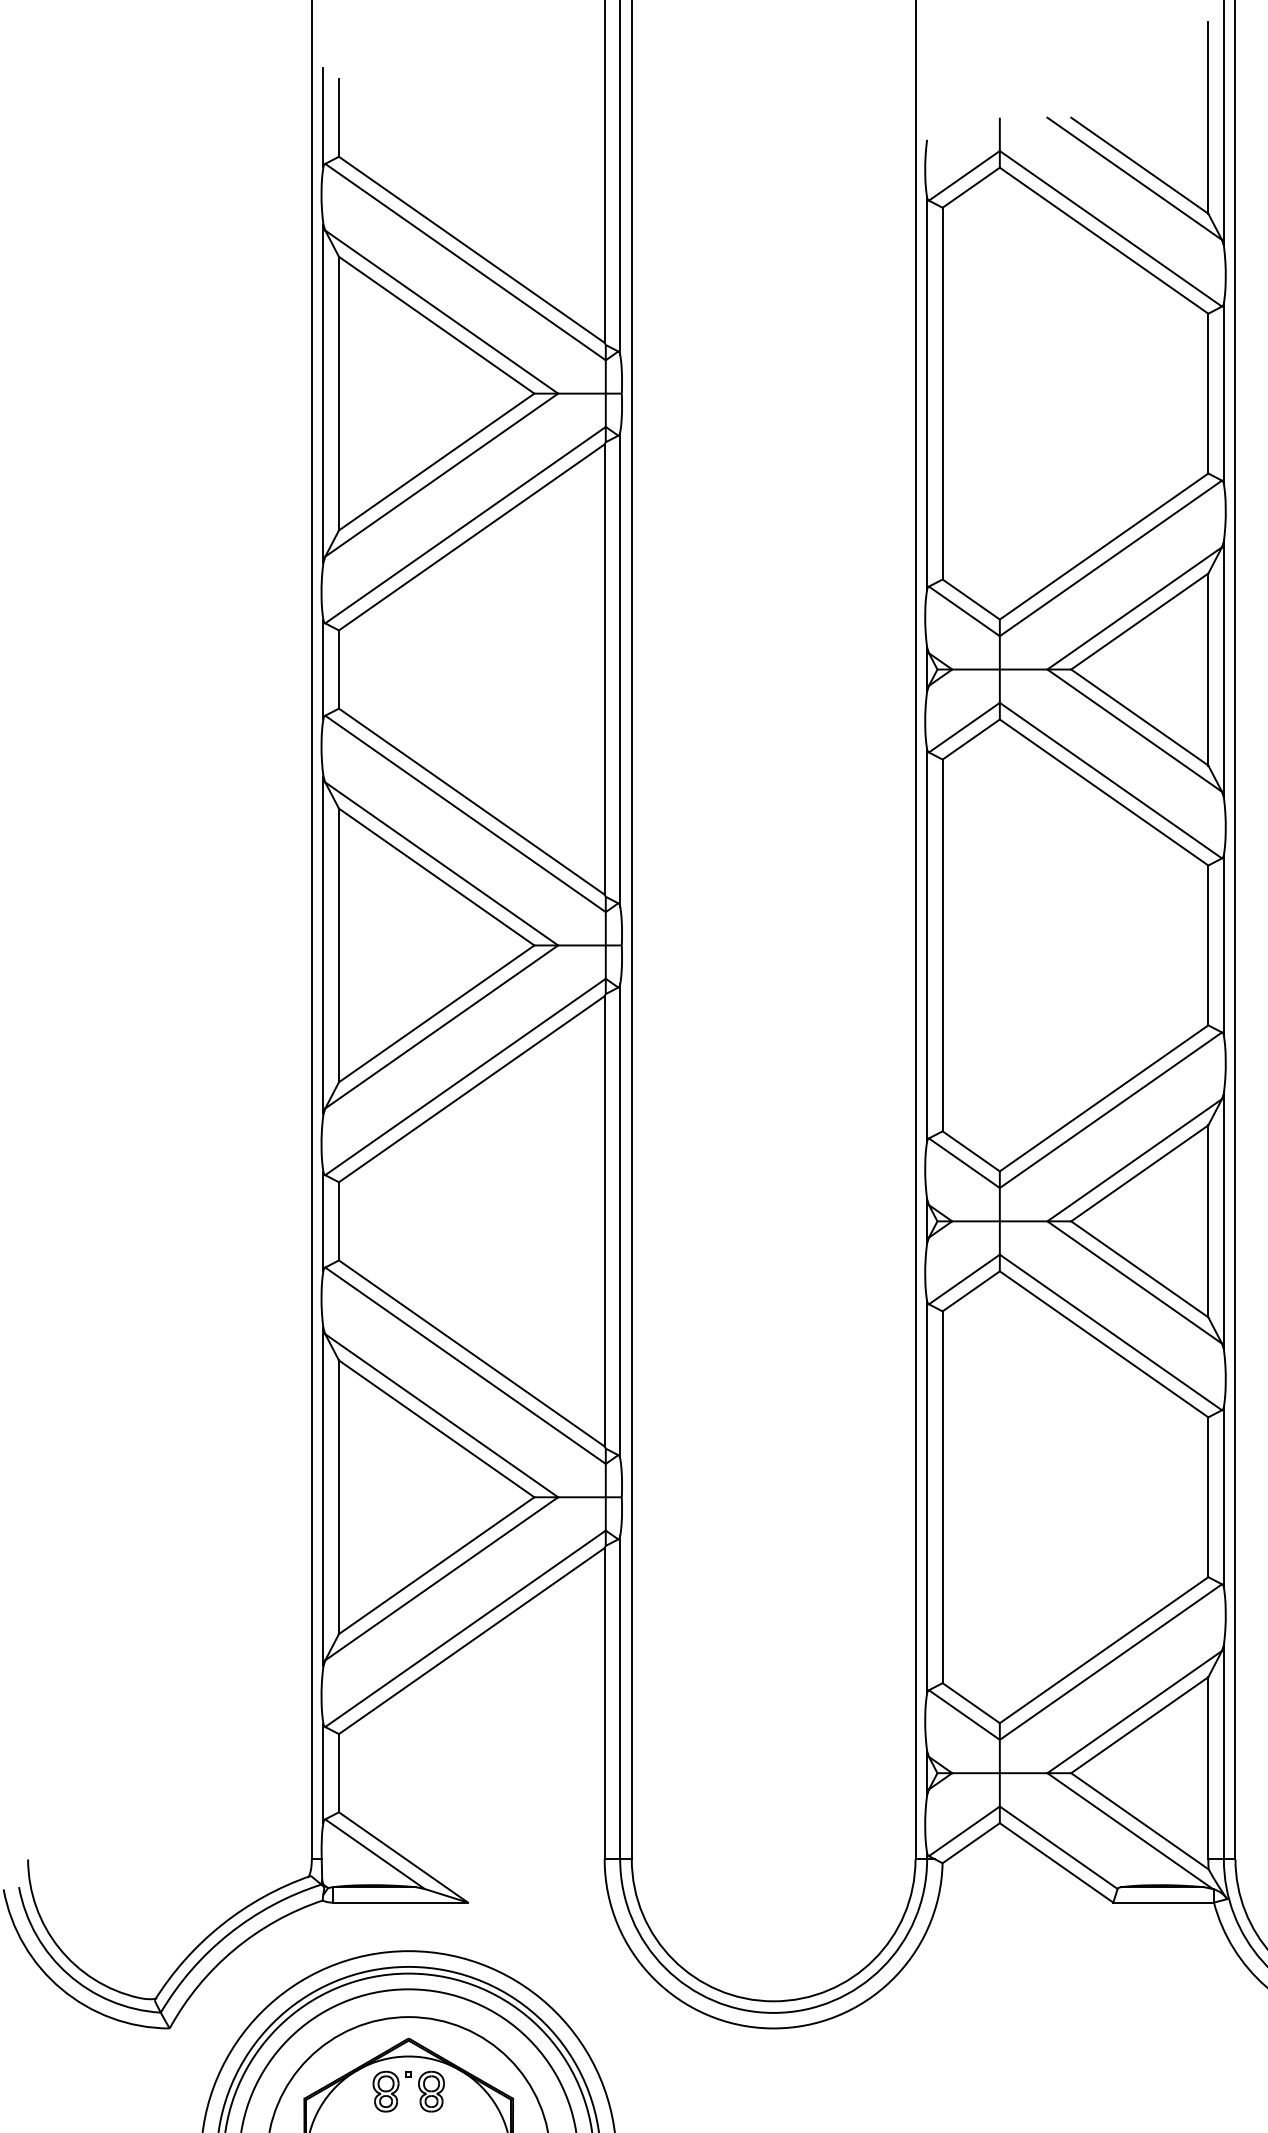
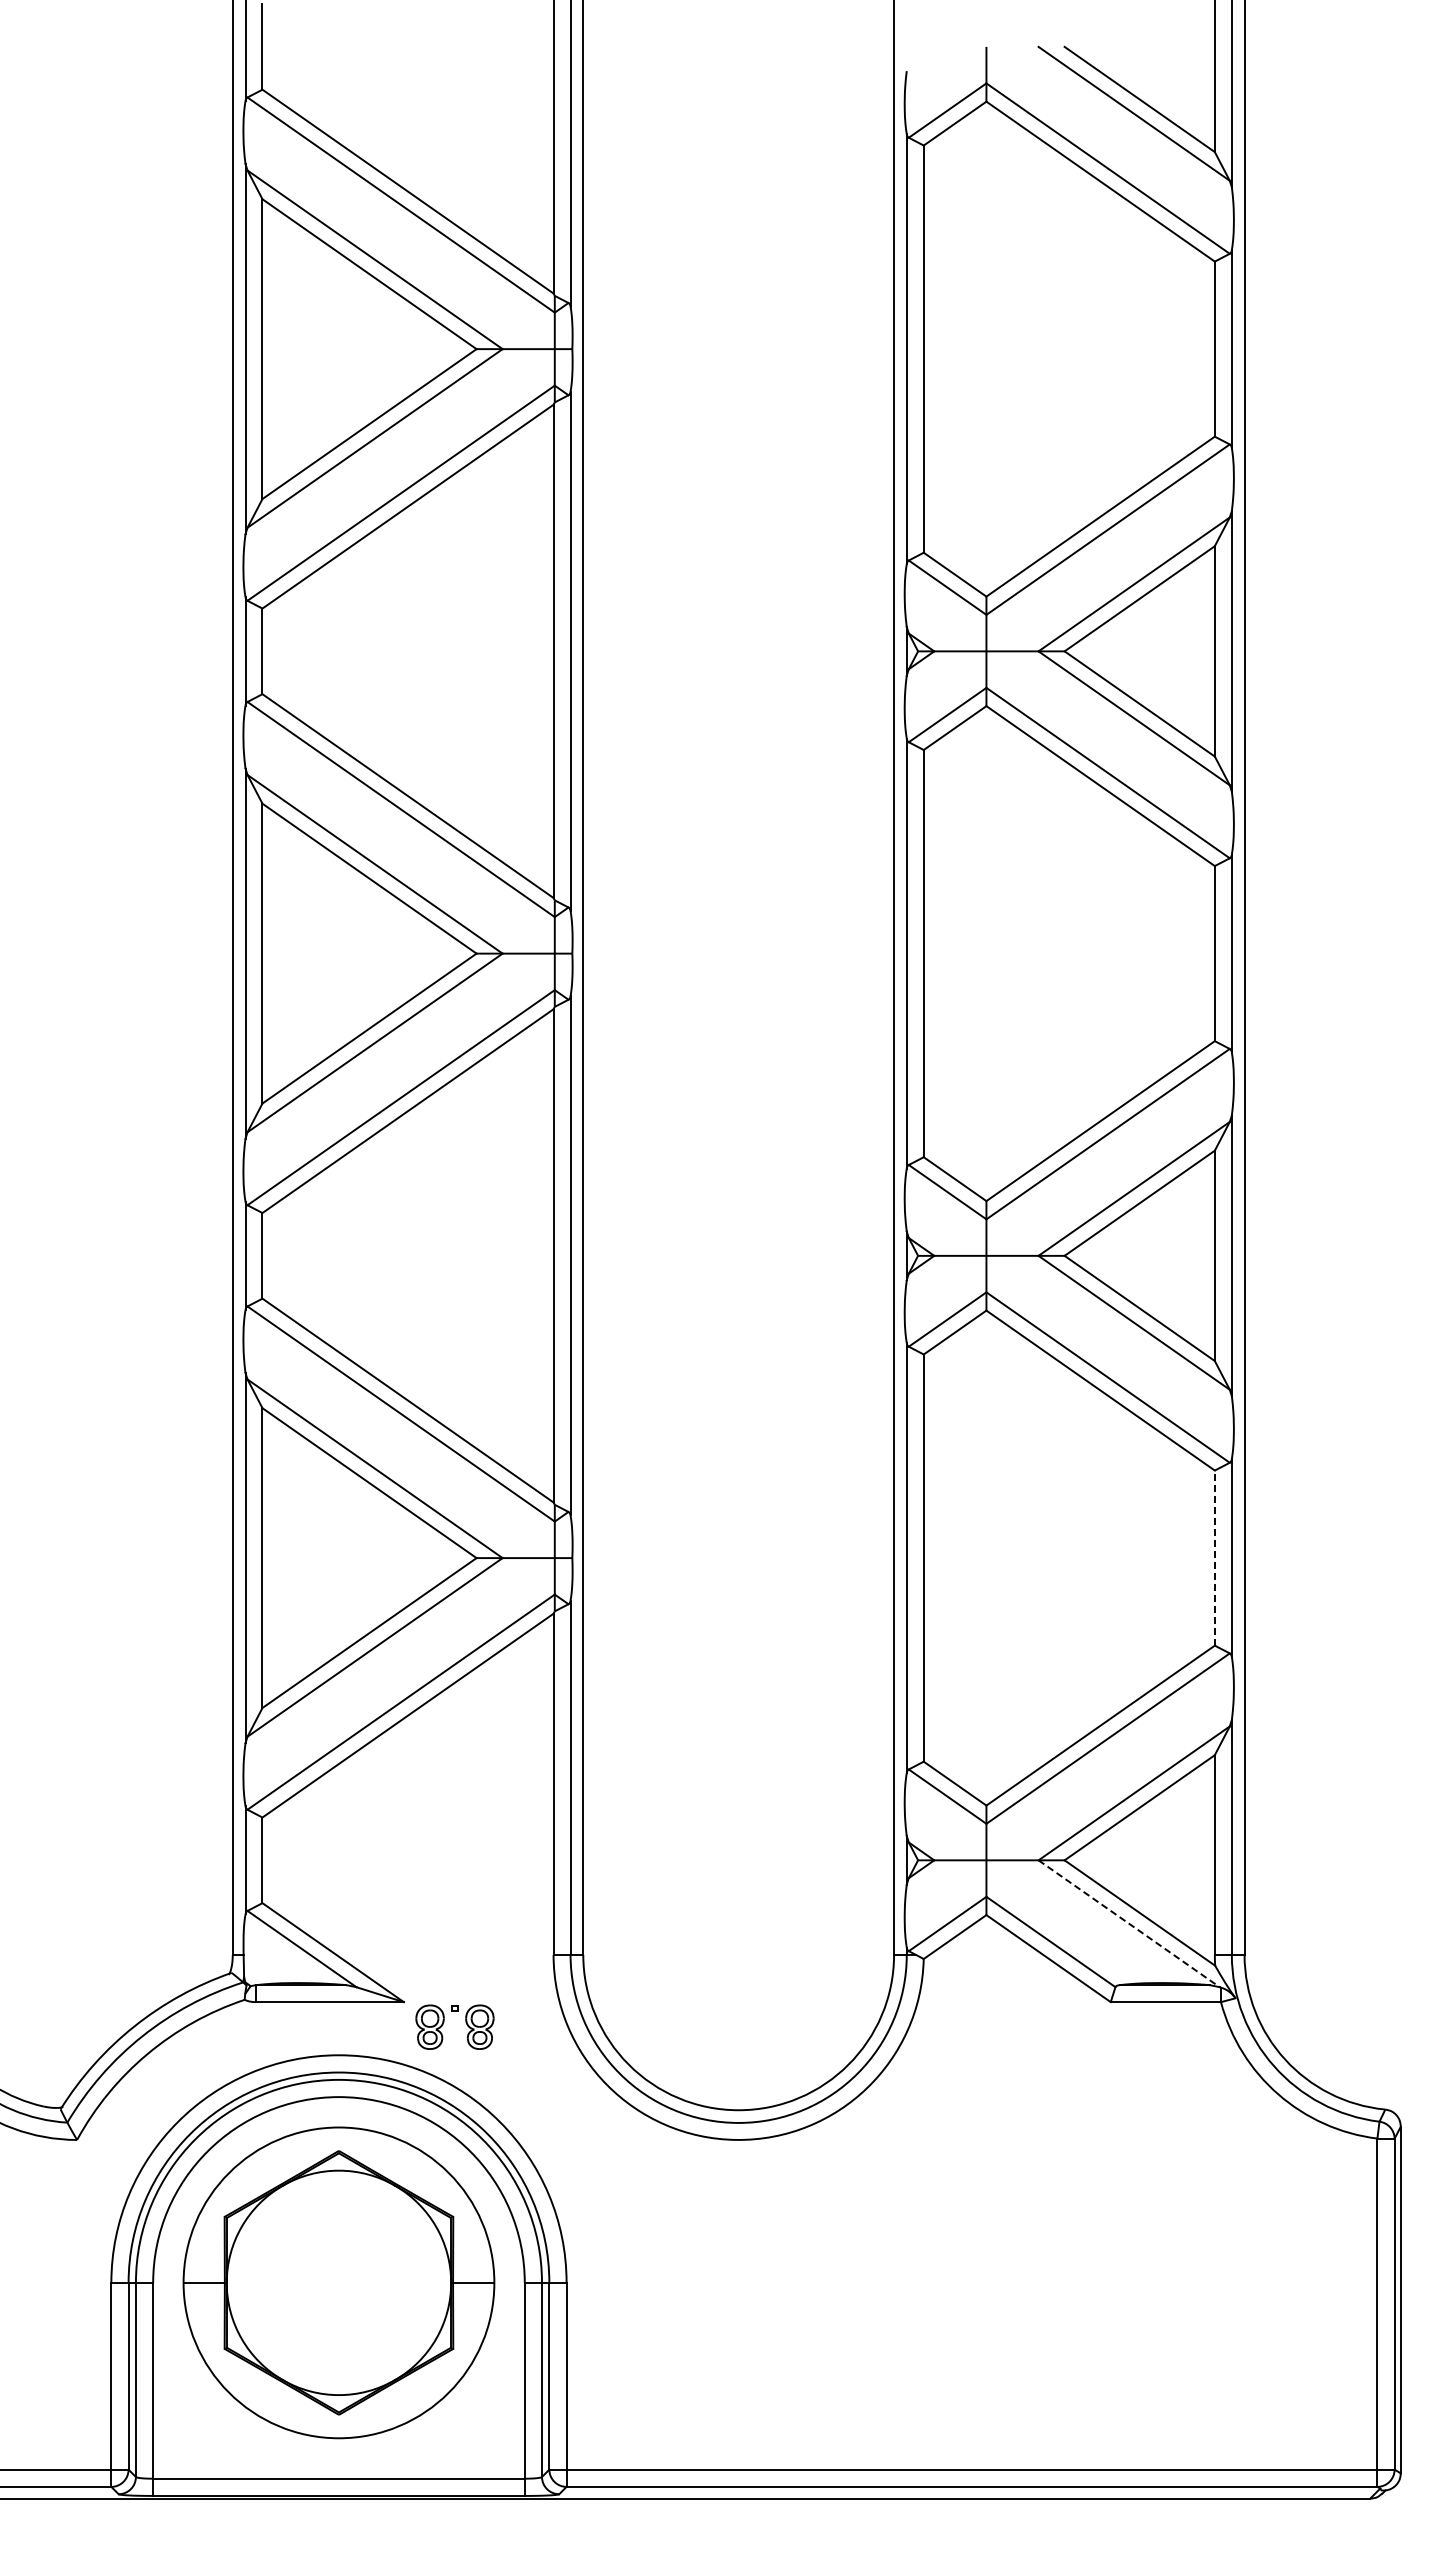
line: (1208, 1497) -> (1214, 1558), solid -> dashed
line: (1130, 1830) -> (1129, 1923), solid -> dashed
part: (399, 2087) -> (444, 2022), moved

